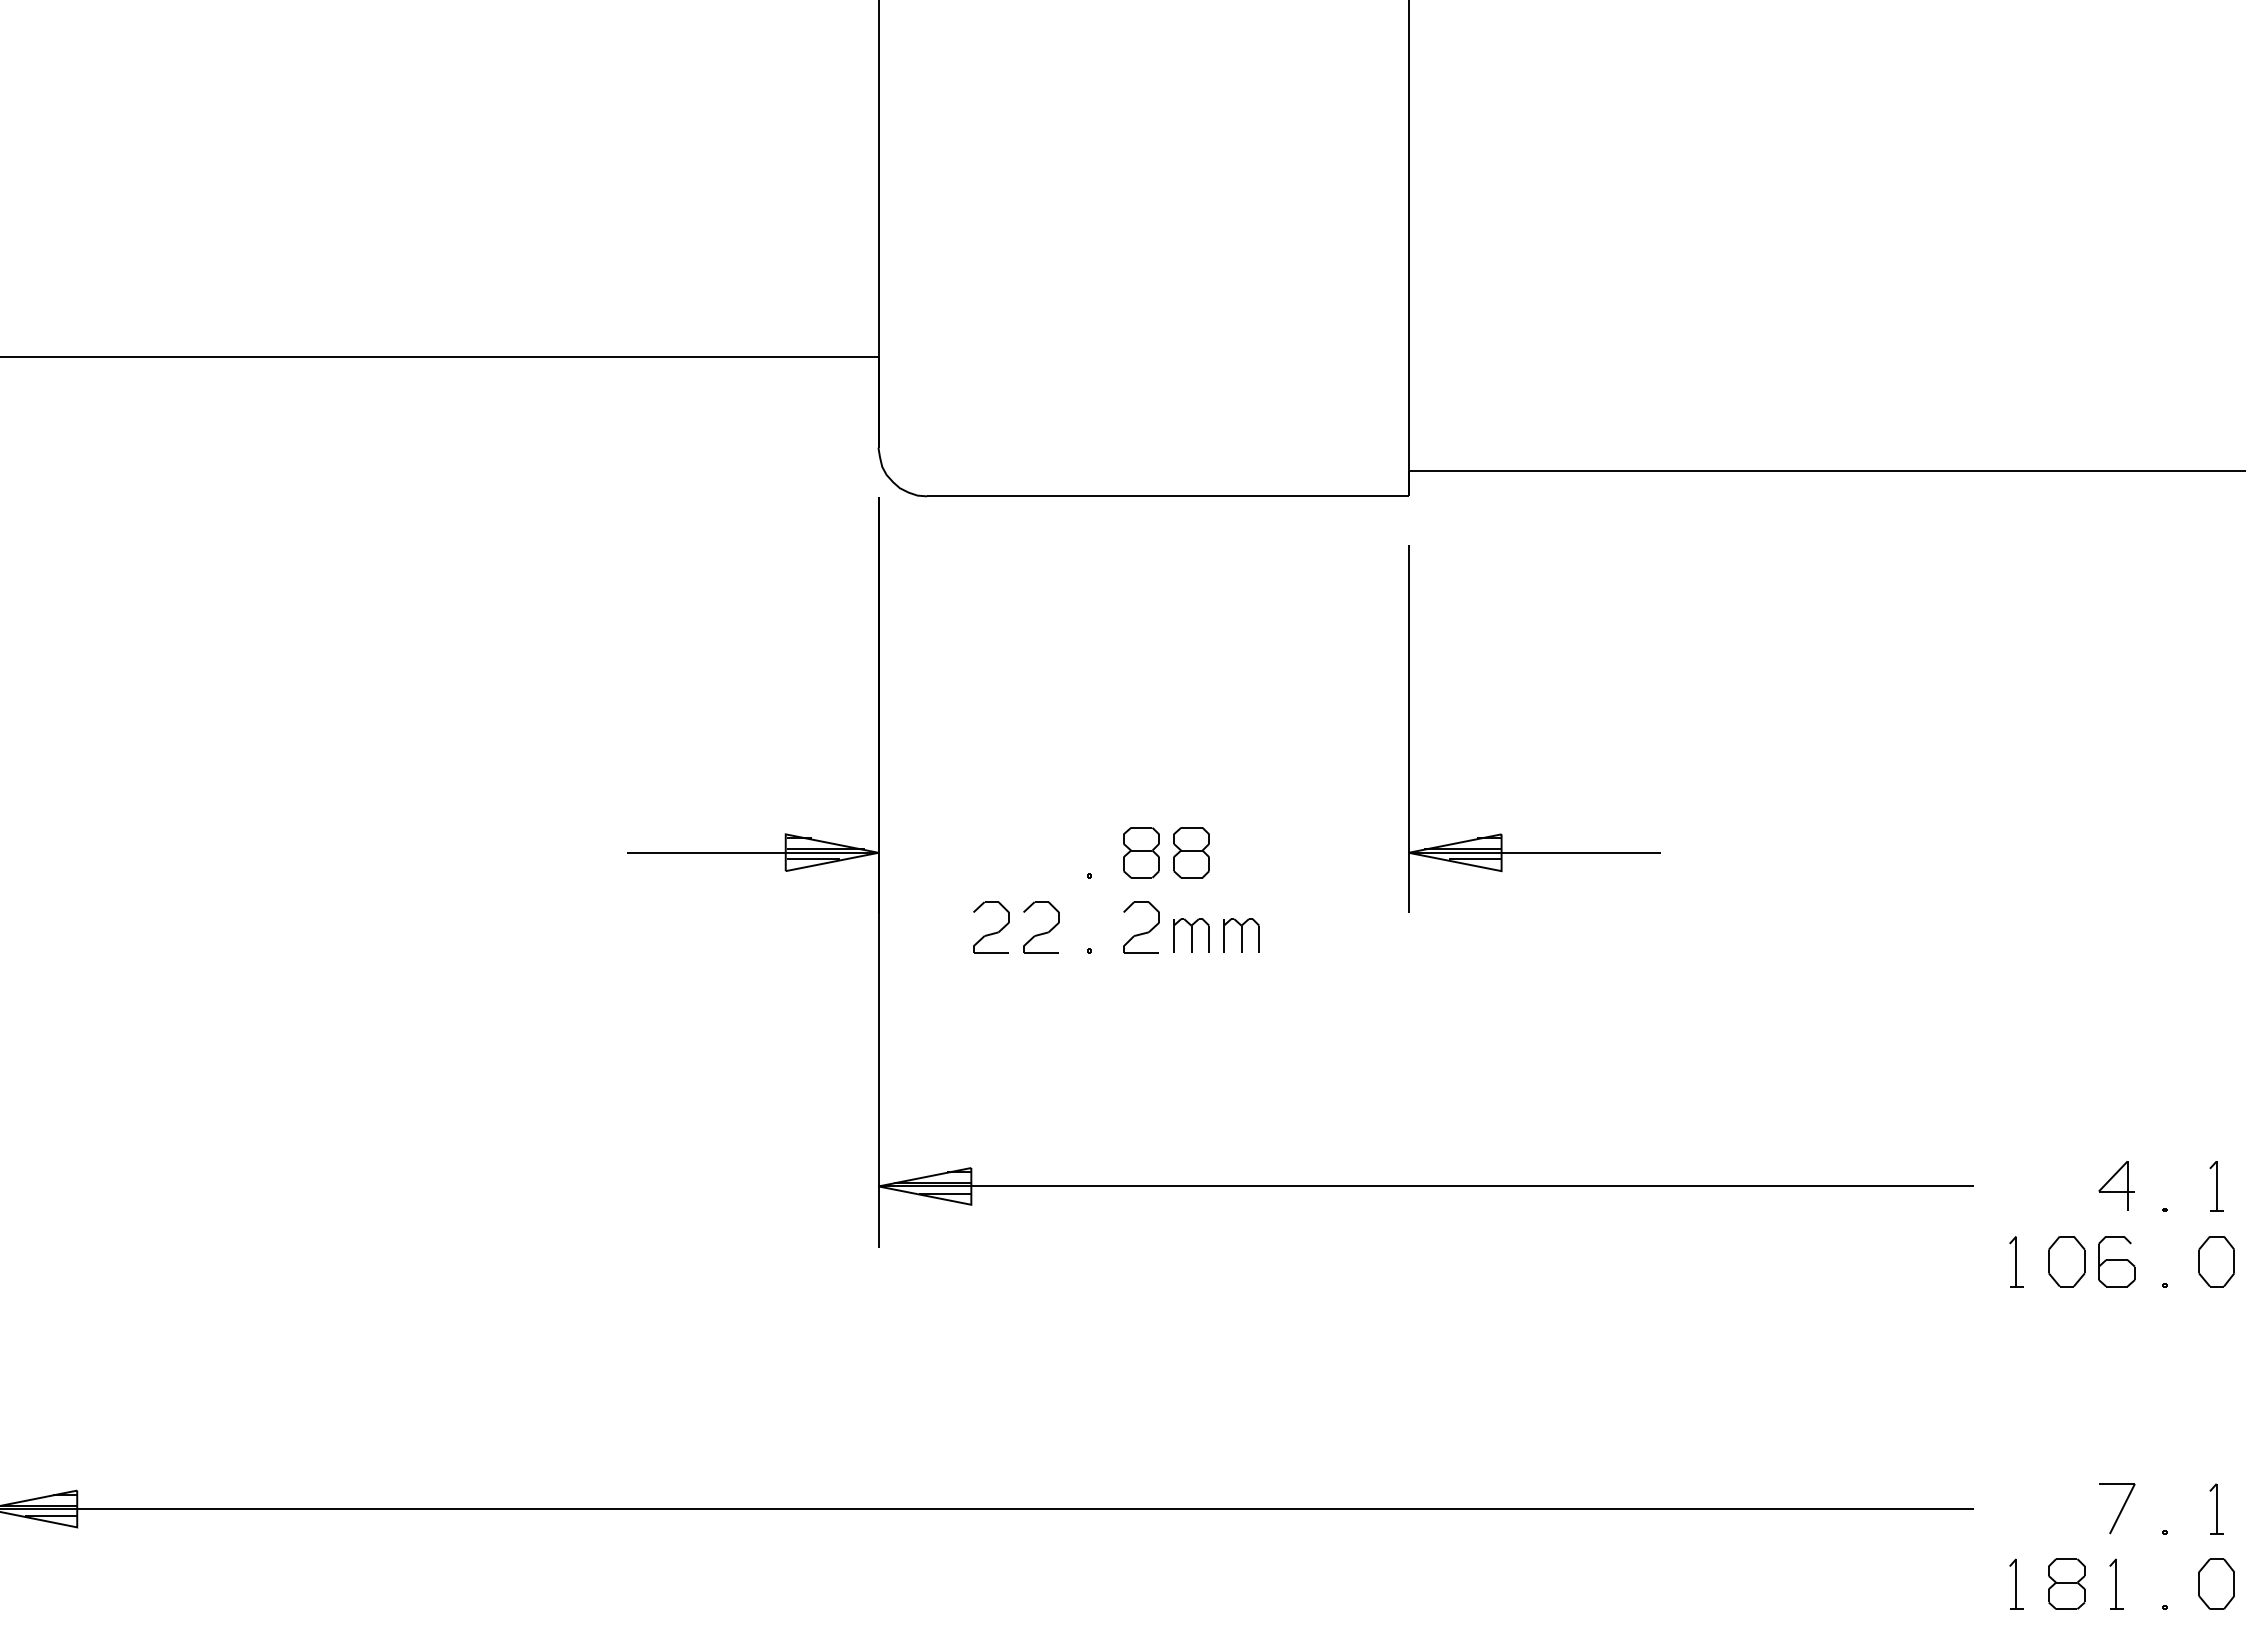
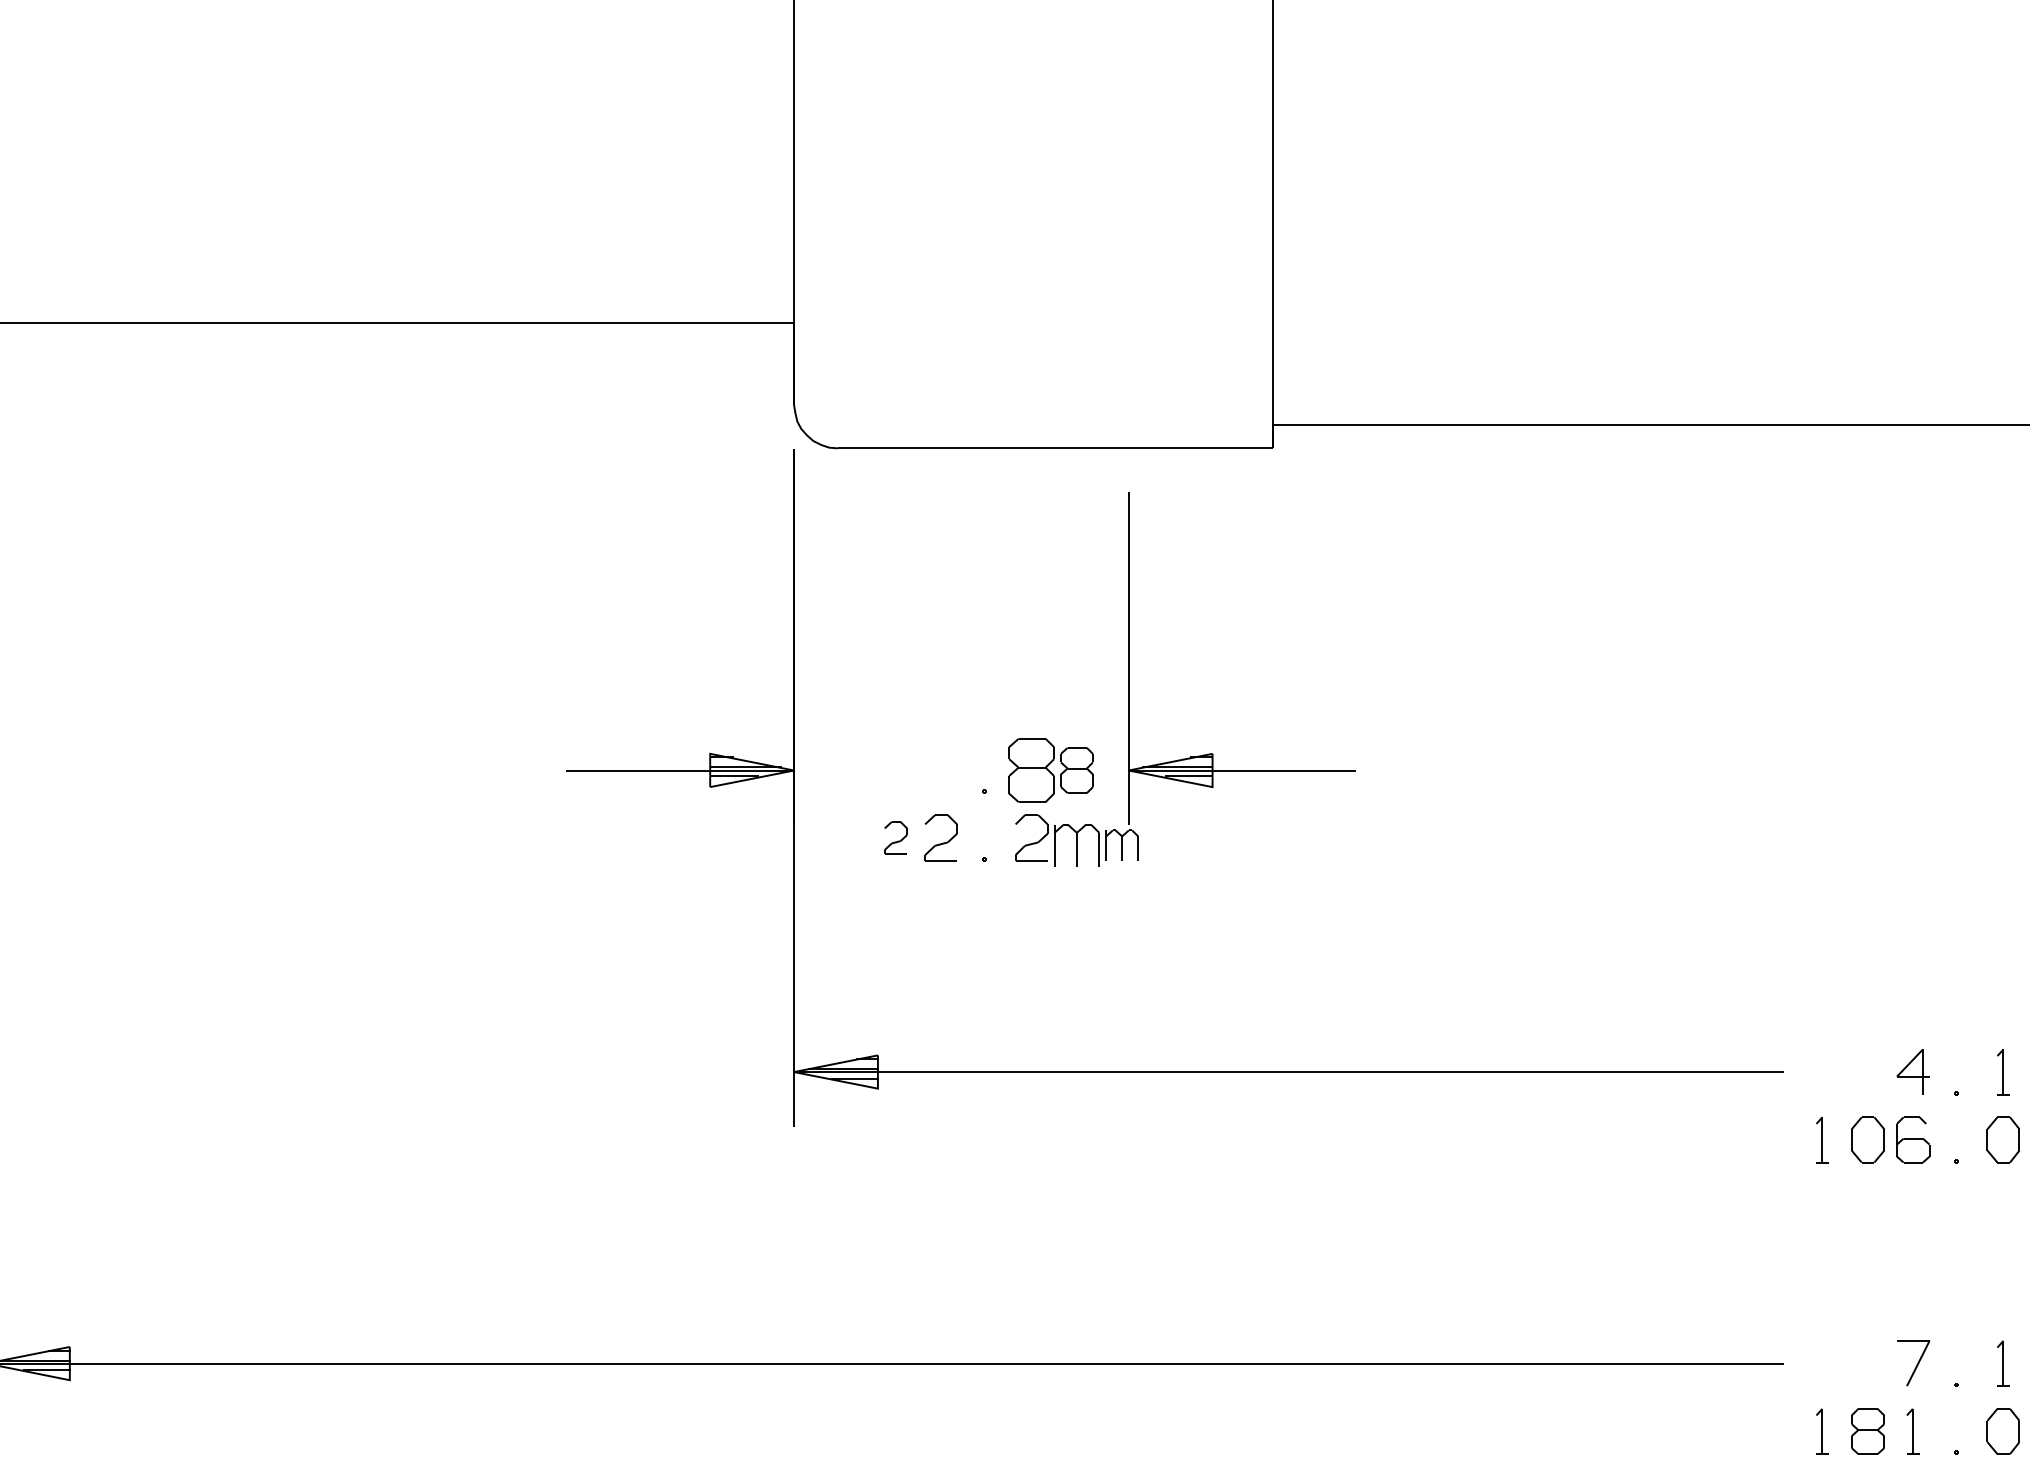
part: (1501, 833) -> (1212, 753), moved
part: (1141, 852) -> (1031, 770), size x1.4
part: (991, 927) -> (896, 838), size x0.7
part: (1191, 935) -> (1076, 845), size x1.4

